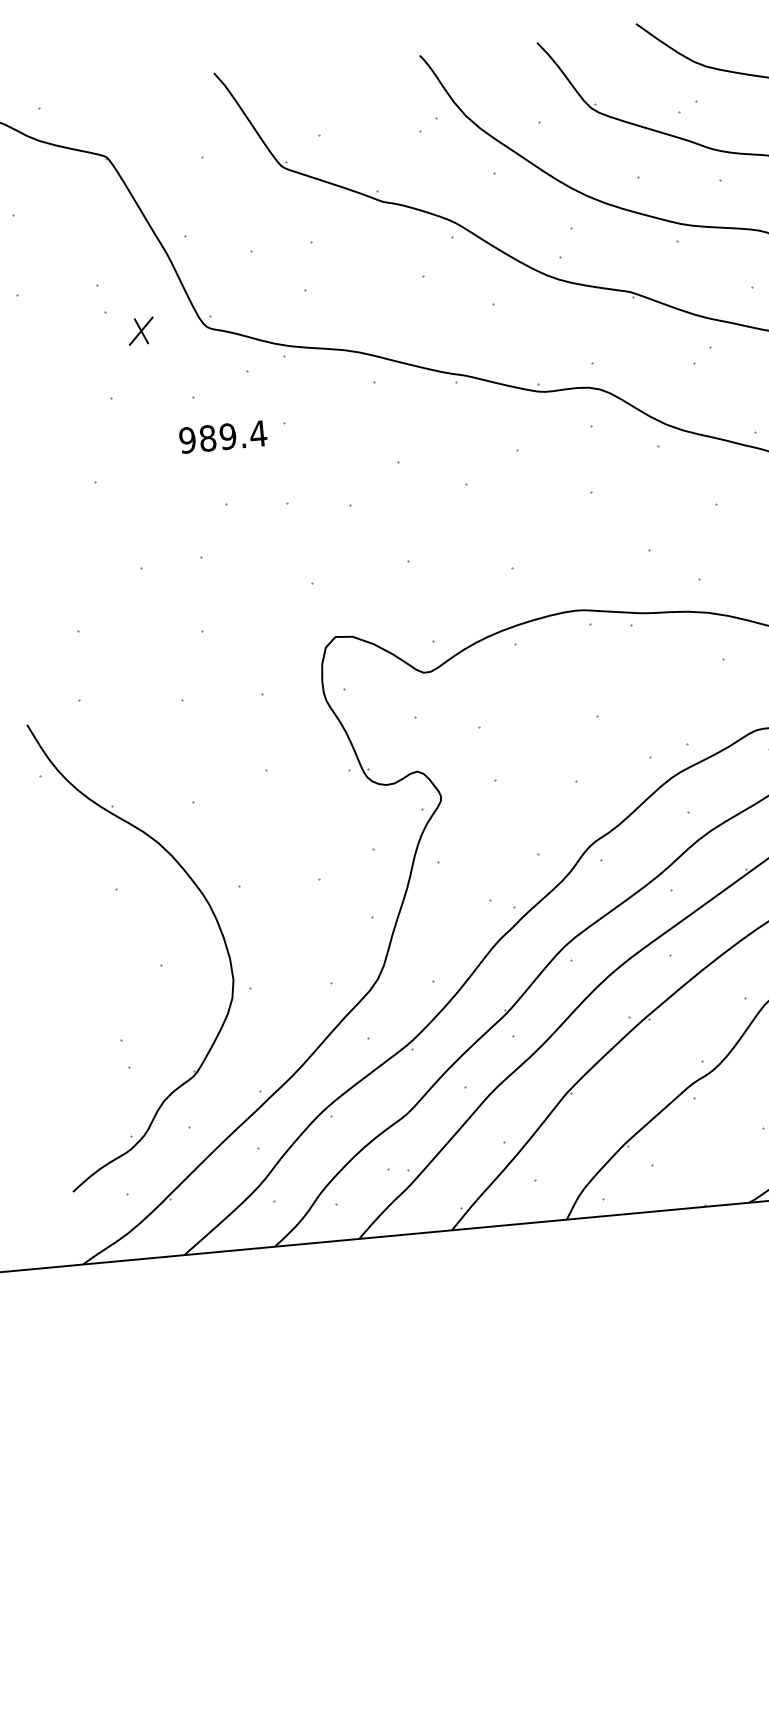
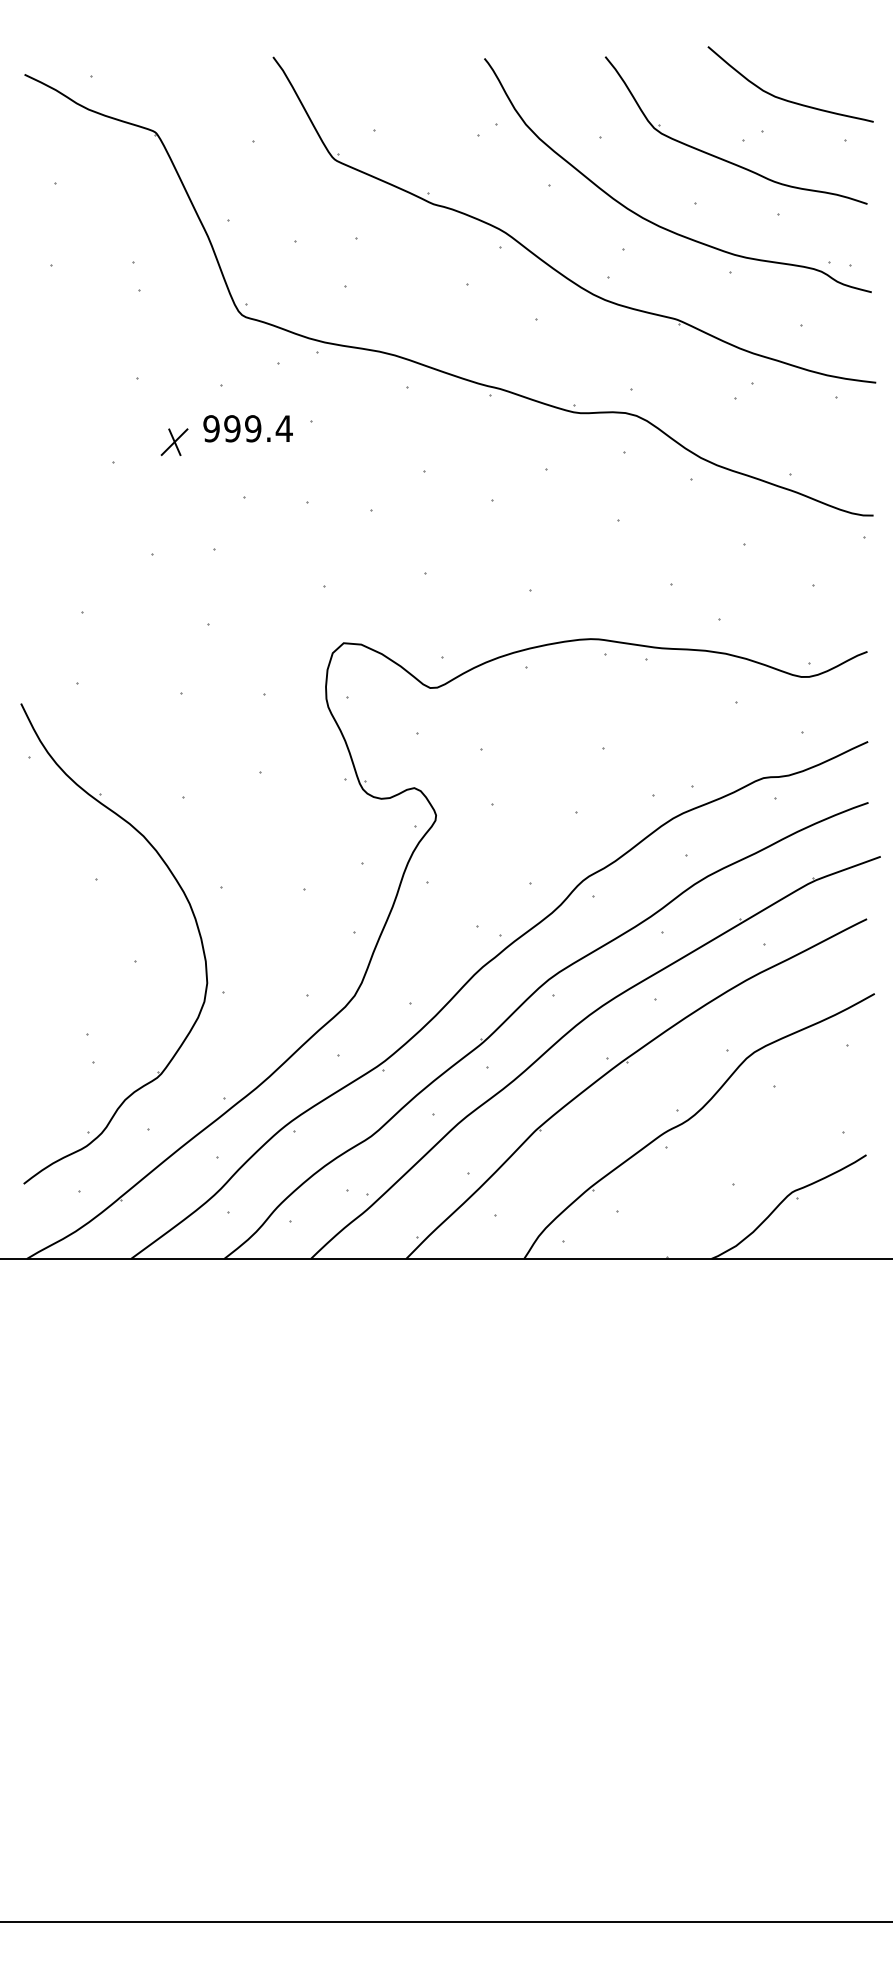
part: (141, 330) -> (174, 441), moved
text: (207, 438) -> (232, 428), 989.4 -> 999.4

